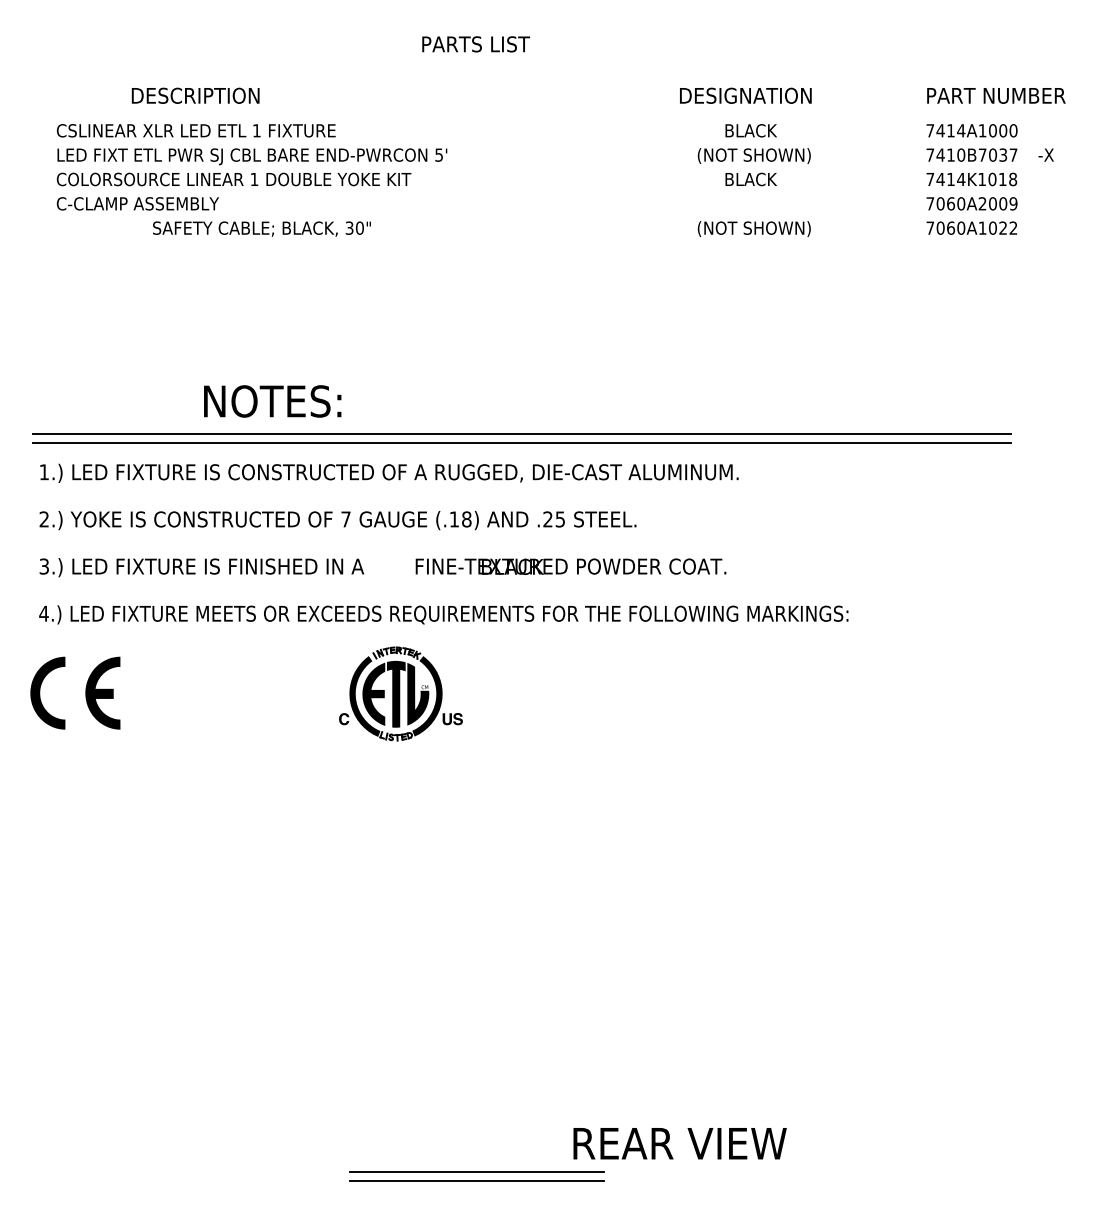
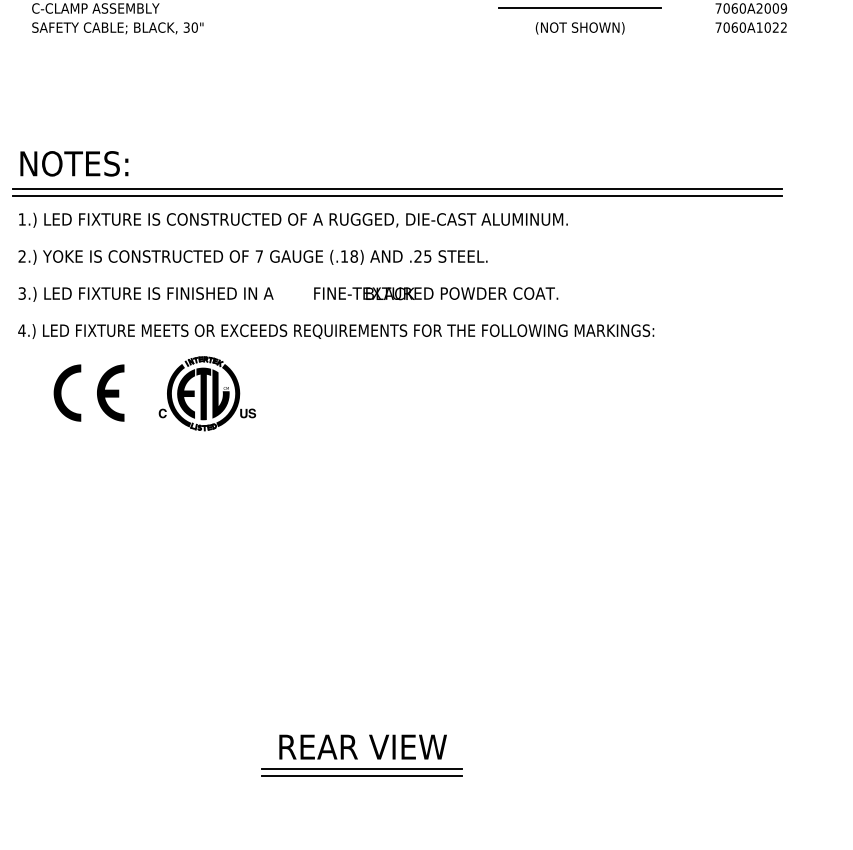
line: (754, 203) -> (580, 8), added
text: (261, 228) -> (117, 27), moved
text: (272, 401) -> (74, 163), moved
part: (85, 692) -> (97, 392), moved
part: (400, 693) -> (207, 393), moved
text: (679, 1143) -> (362, 746), moved

